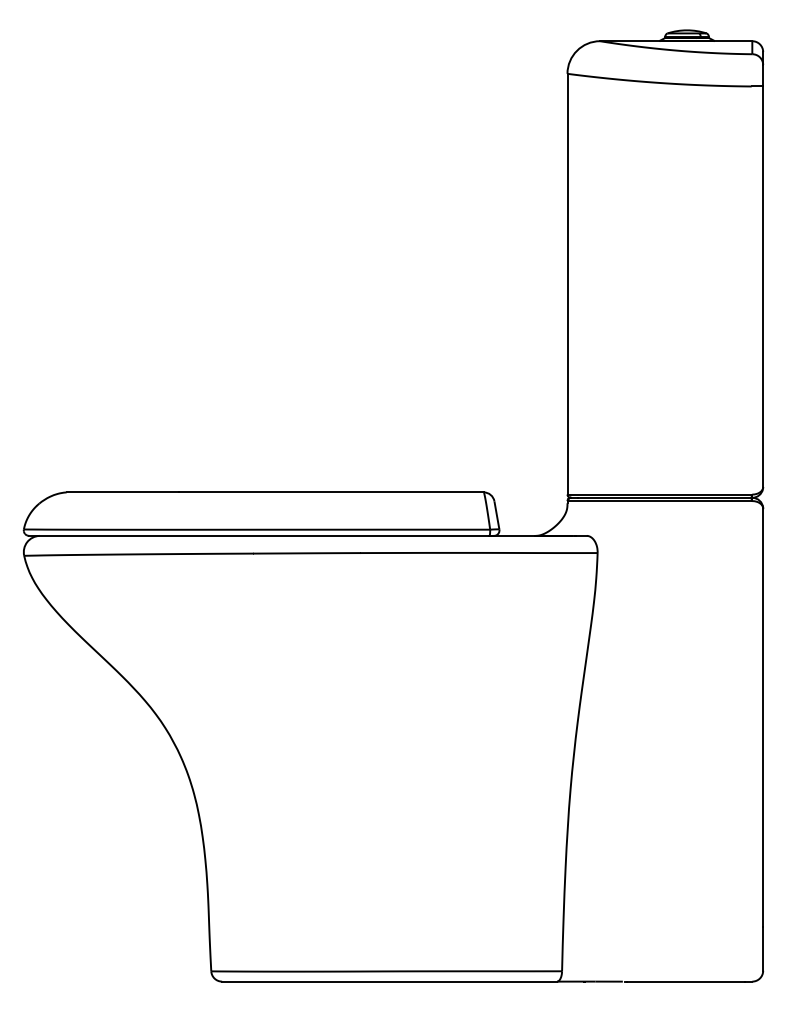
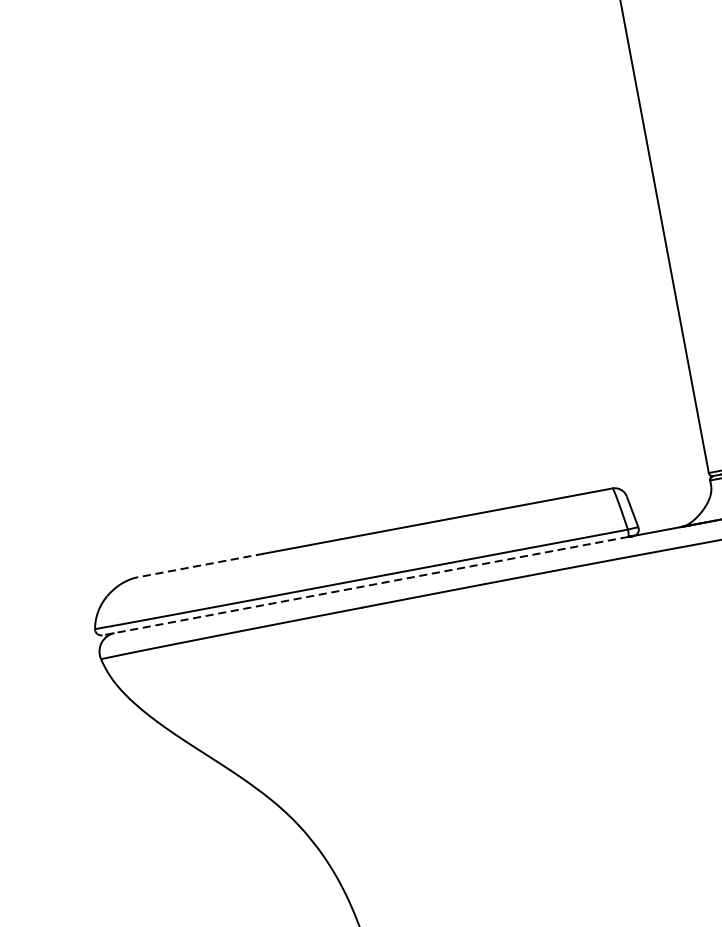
line: (122, 492) -> (199, 565), solid -> dashed
line: (258, 535) -> (364, 585), solid -> dashed

